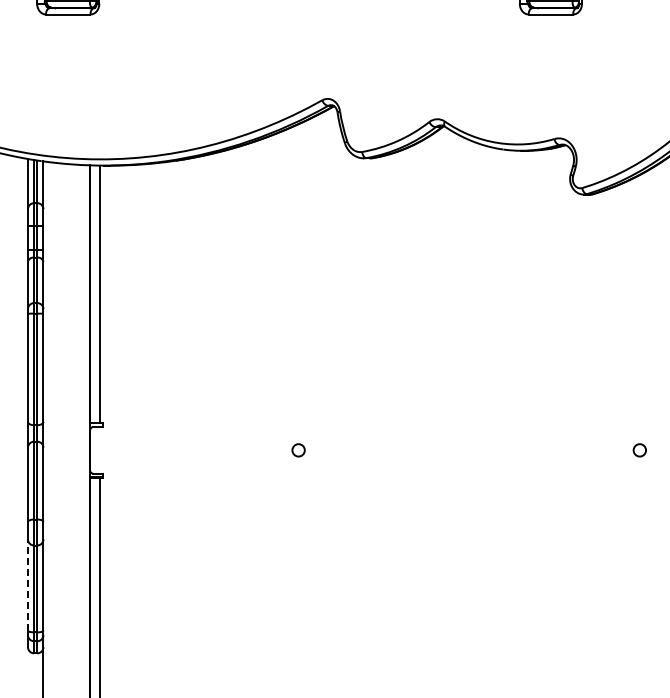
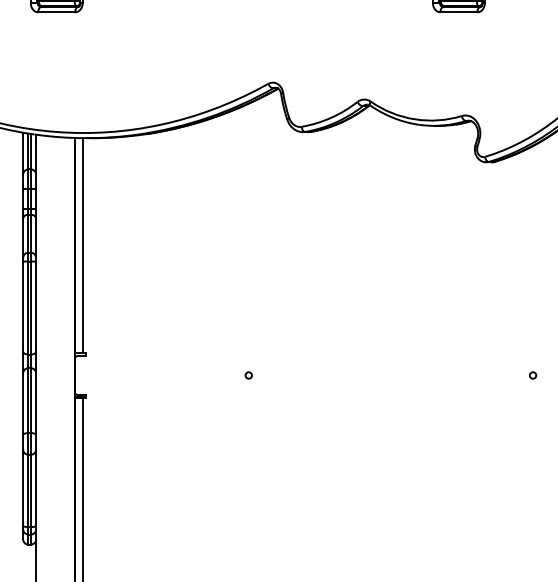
circle: (298, 450) -> (248, 375), size x0.62
circle: (639, 450) -> (532, 375), size x0.62
line: (27, 584) -> (22, 487), dashed -> solid

